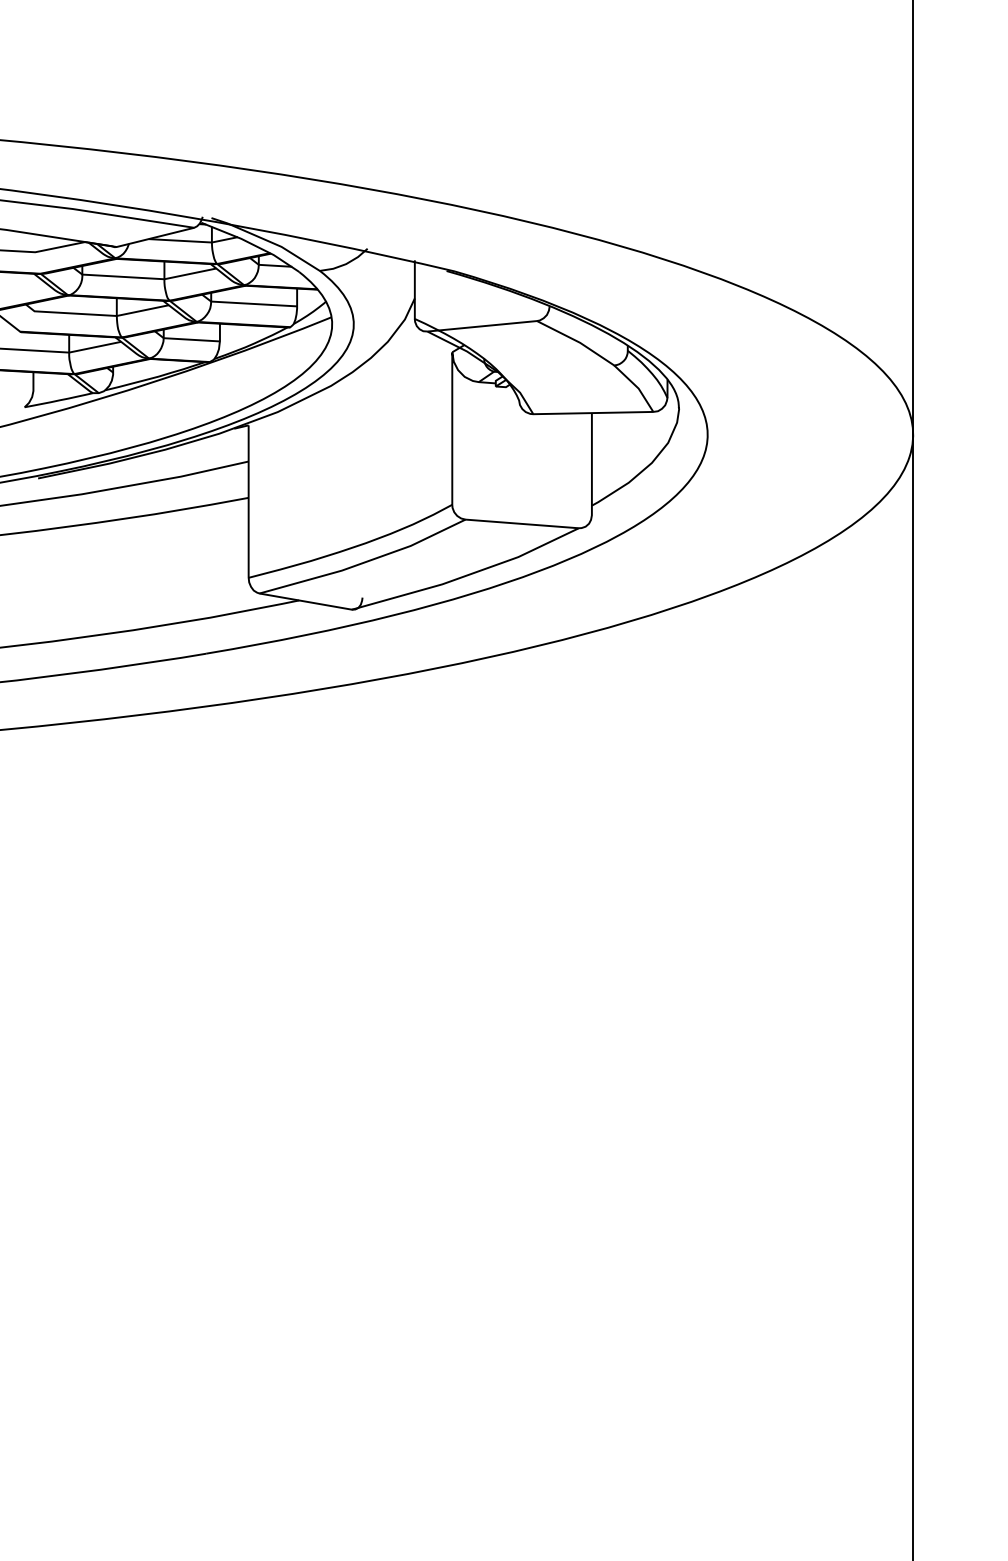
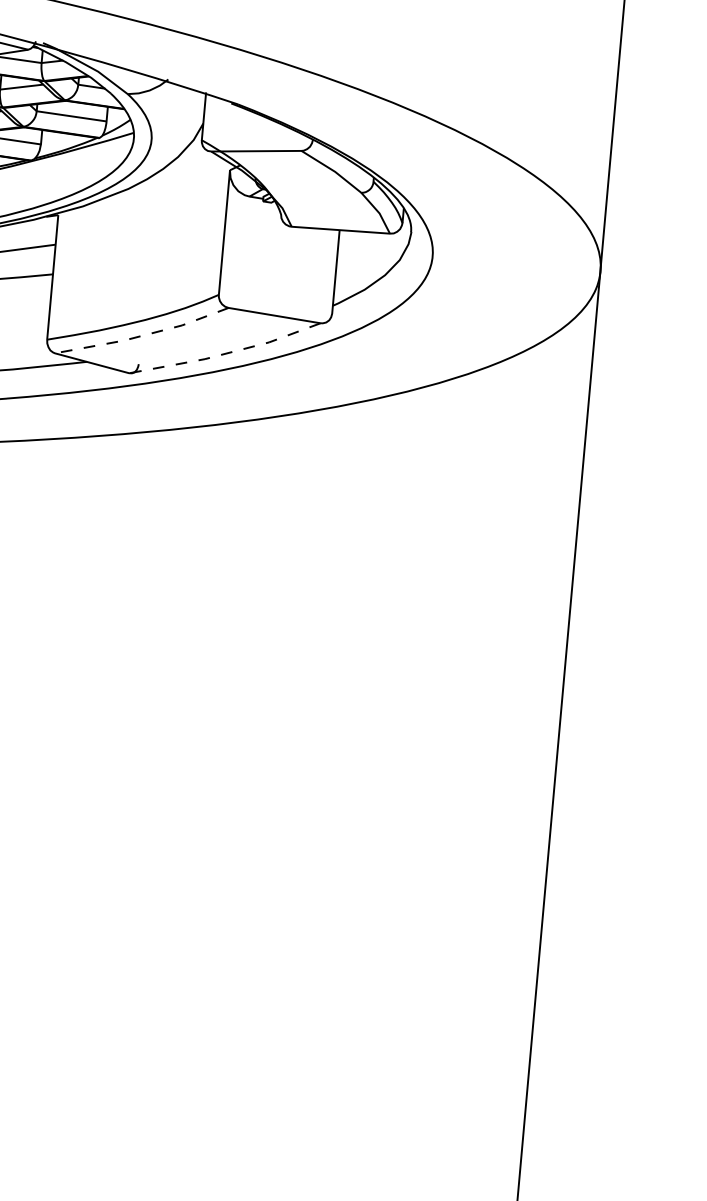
line: (364, 562) -> (142, 335), solid -> dashed
line: (466, 575) -> (225, 353), solid -> dashed

